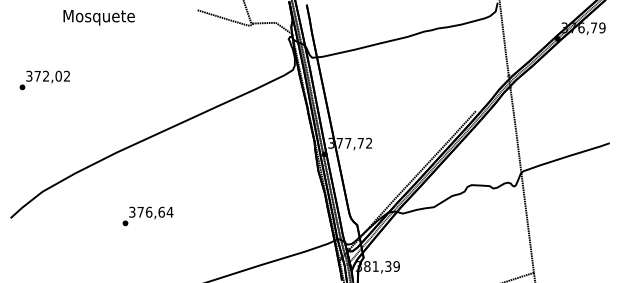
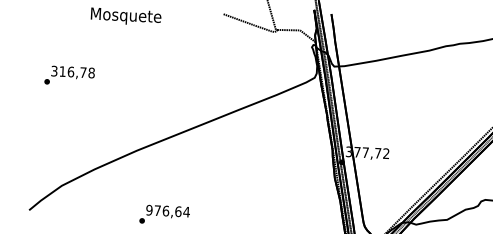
text: (52, 75) -> (77, 71), 372,02 -> 316,78
text: (132, 212) -> (149, 210), 376,64 -> 976,64

